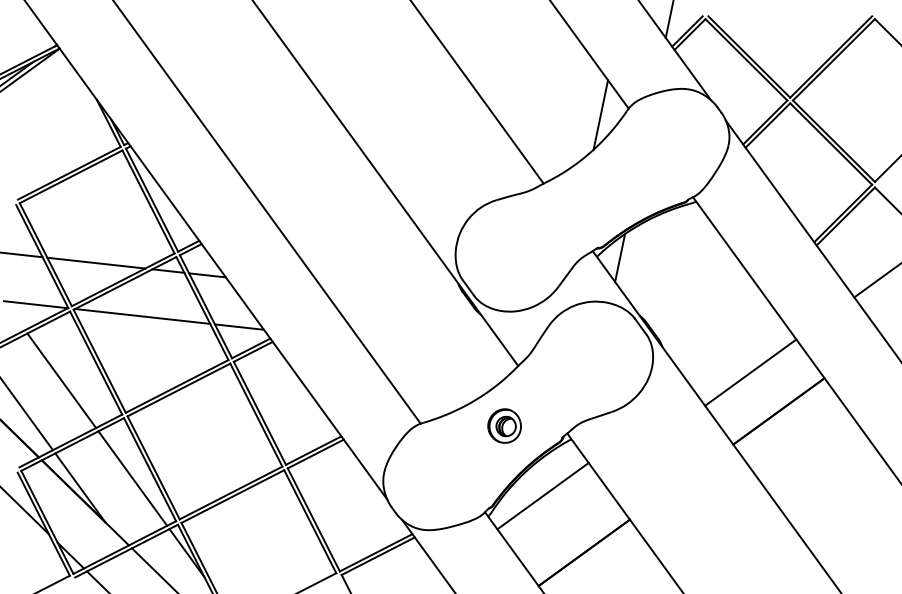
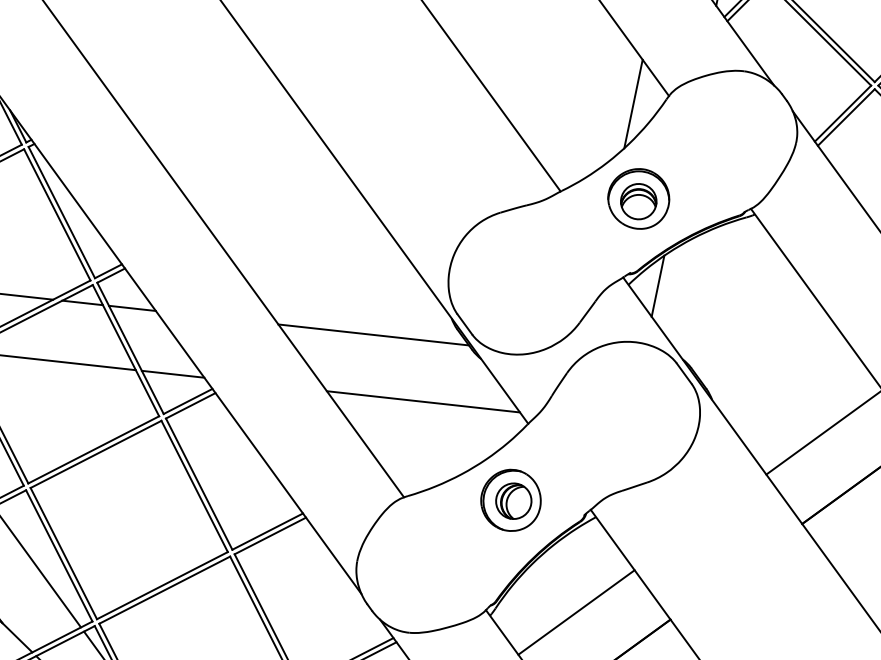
part: (604, 189) -> (638, 198), added
line: (396, 296) -> (373, 335), added
line: (435, 348) -> (422, 401), added
part: (504, 425) -> (510, 499), size x1.43
line: (542, 495) -> (575, 611), moved

